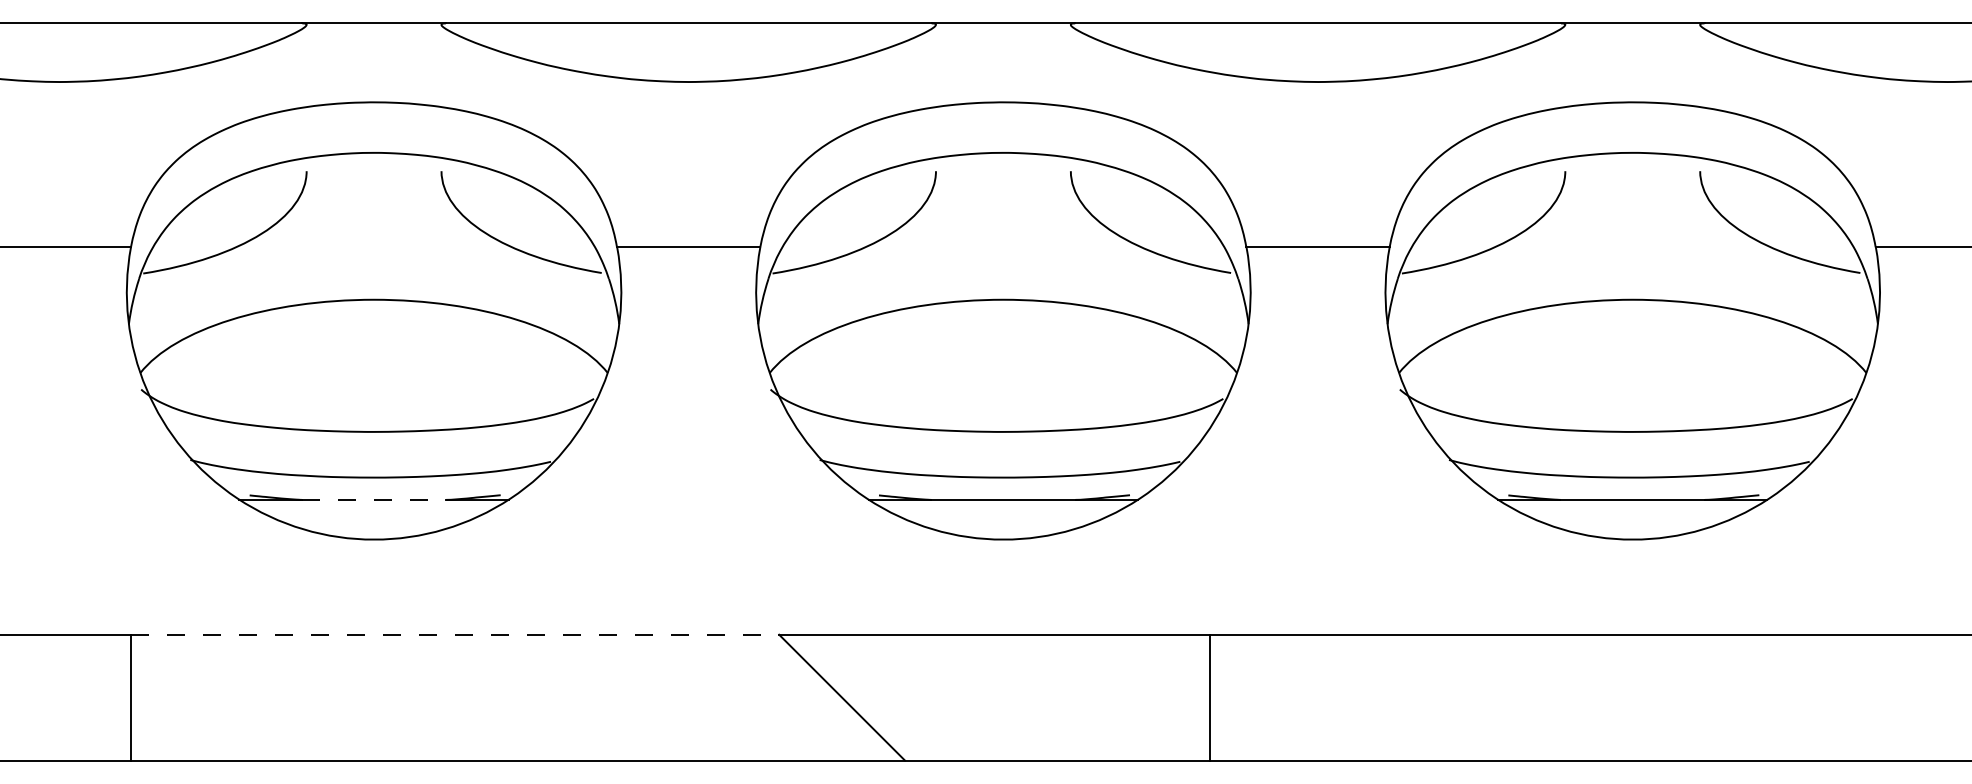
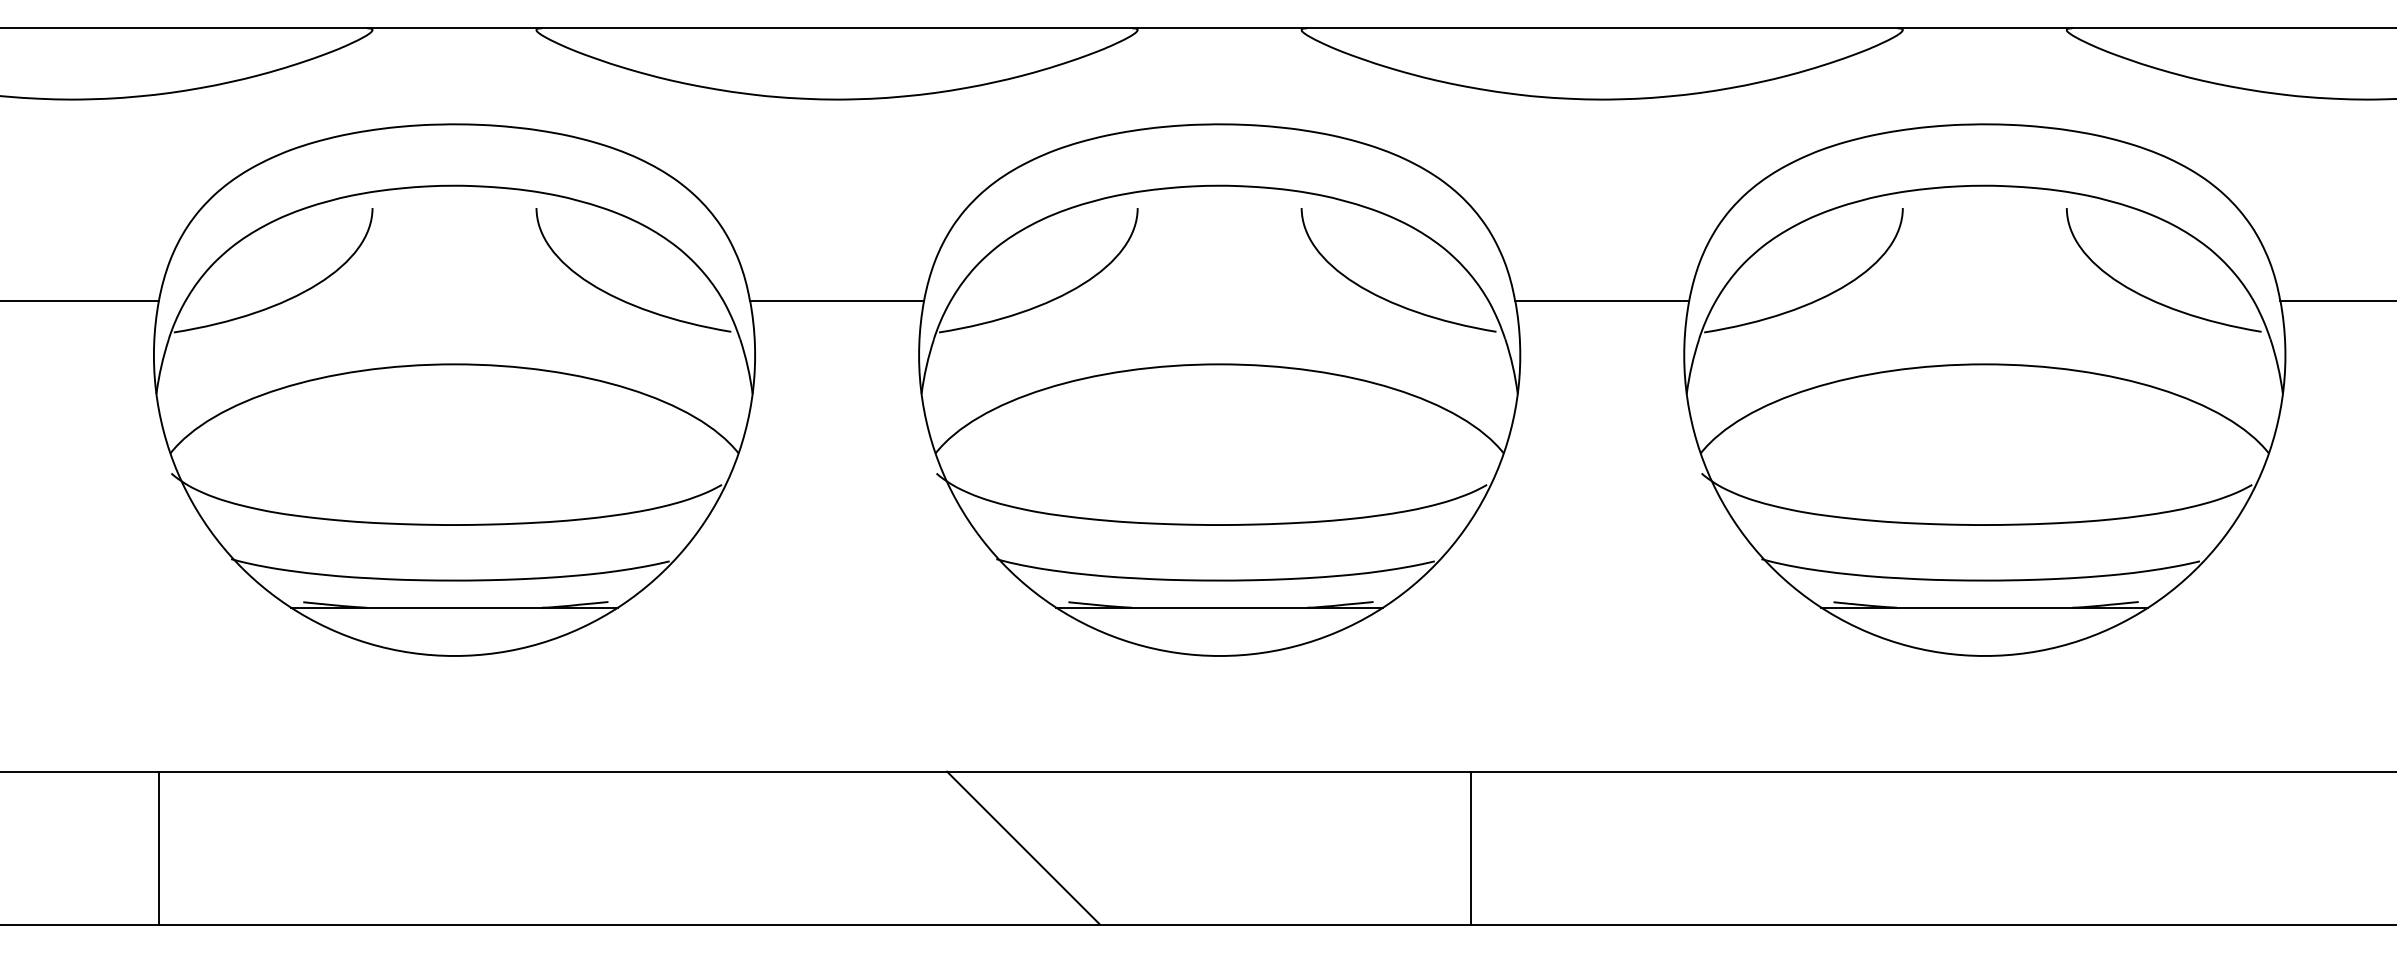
line: (374, 499) -> (454, 607), dashed -> solid
line: (455, 634) -> (553, 771), dashed -> solid

